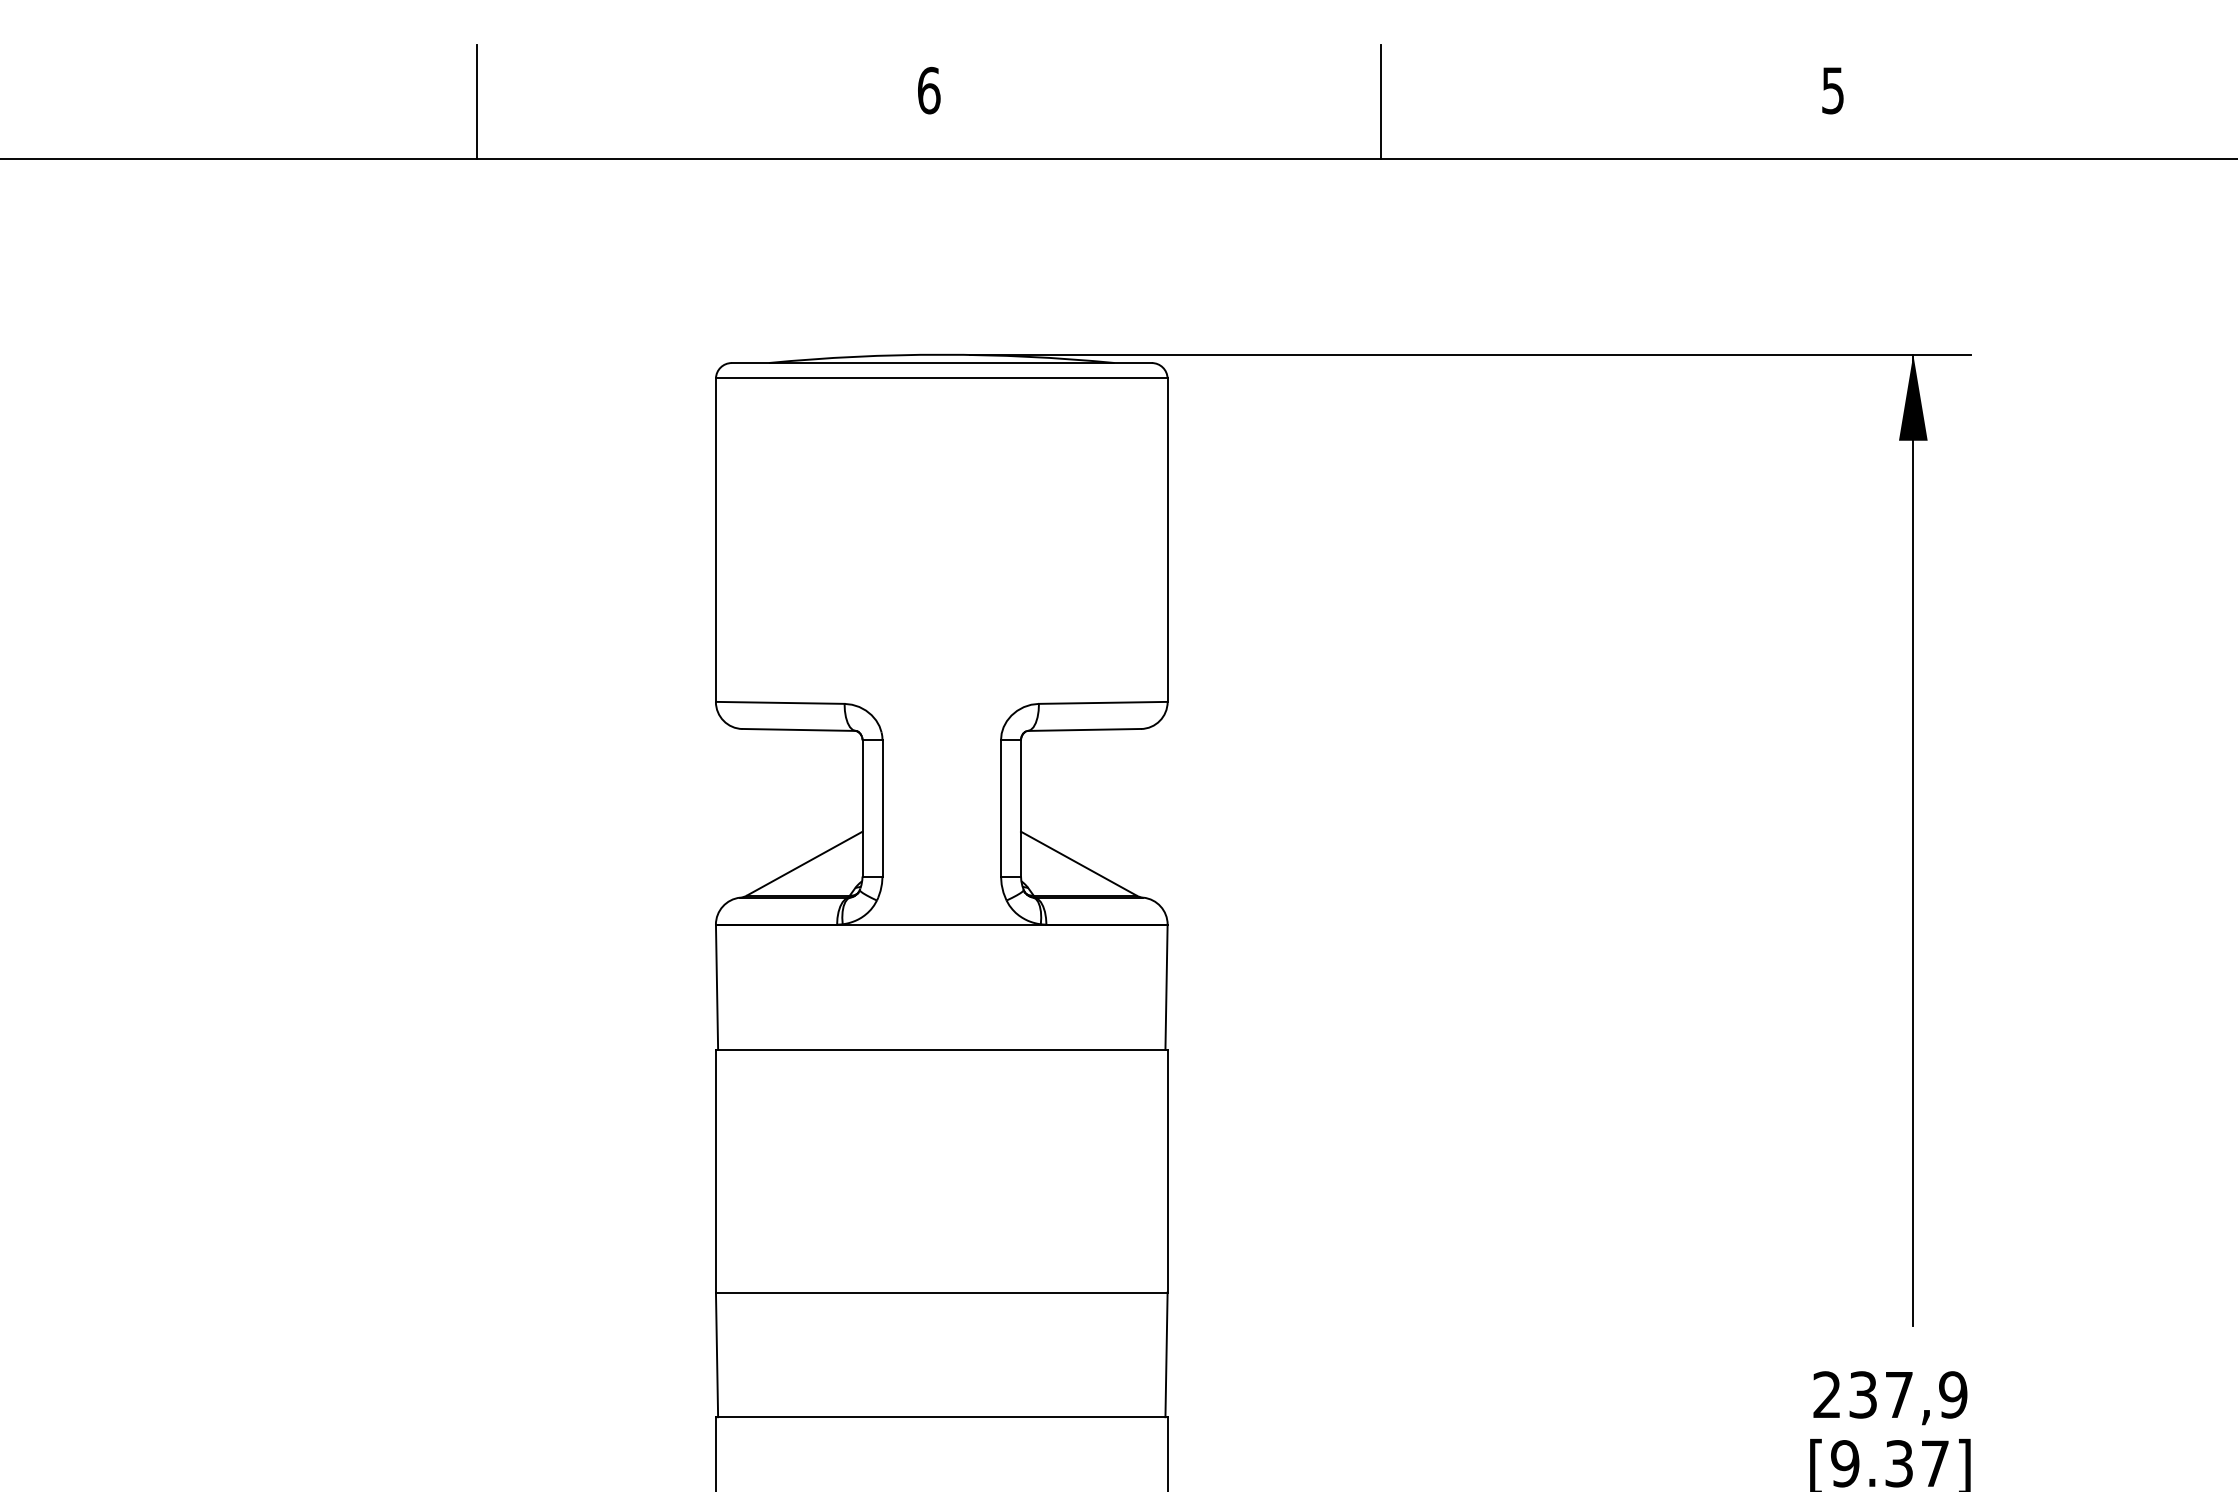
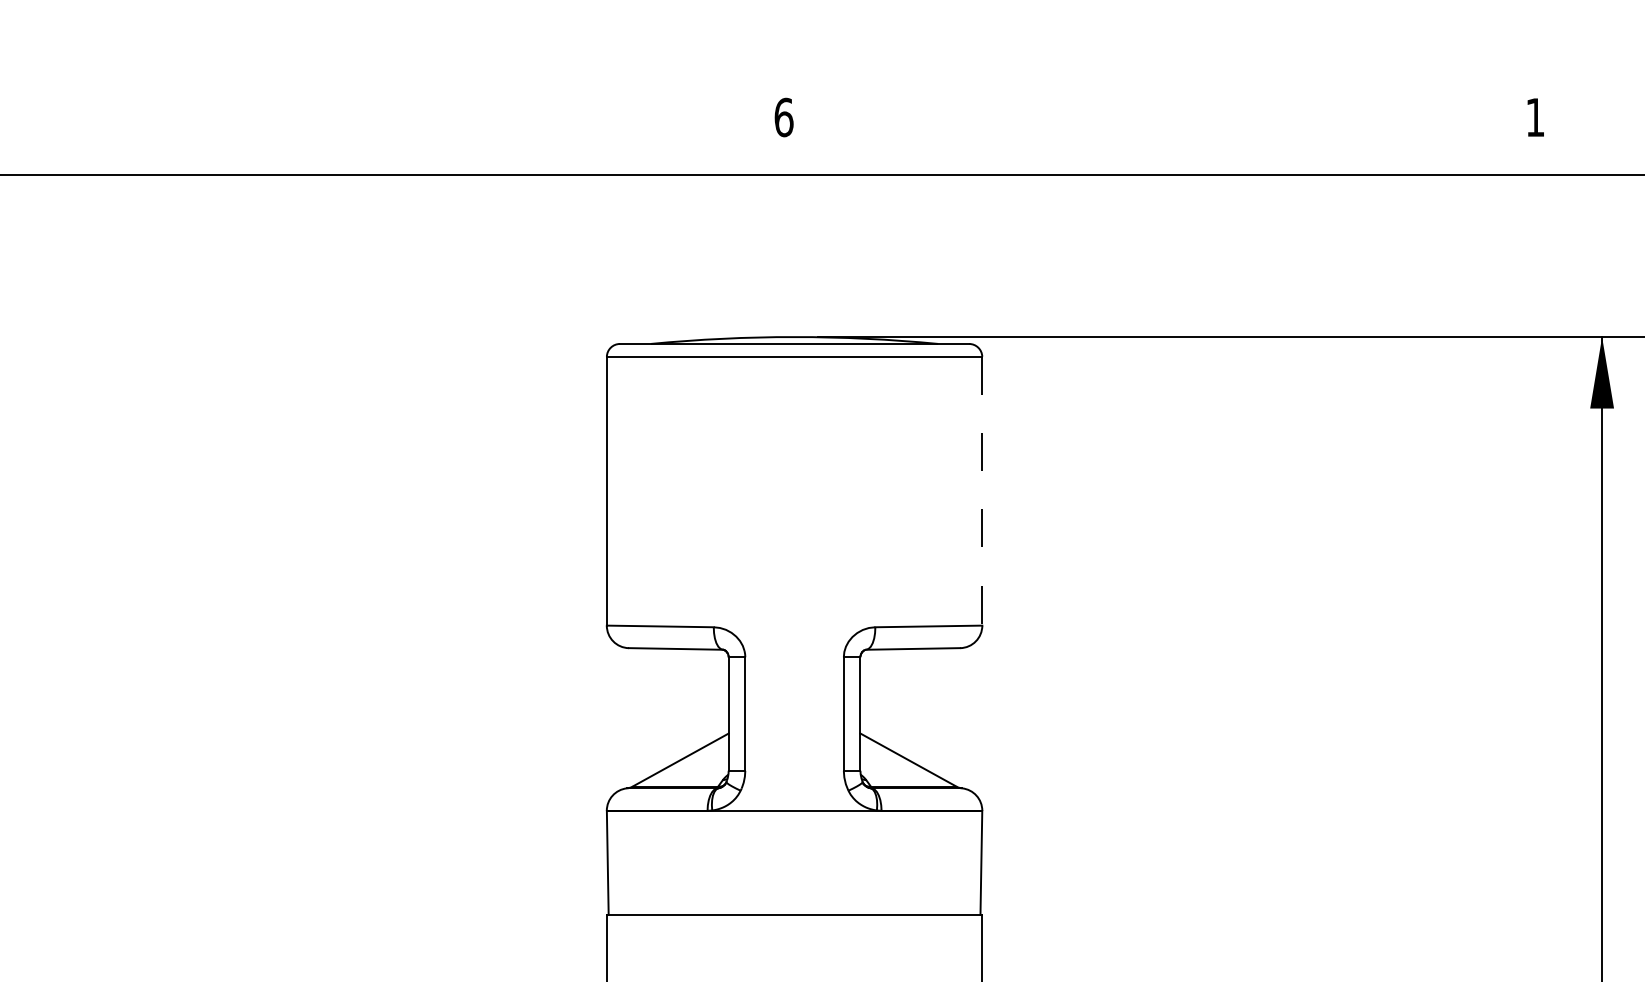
text: (1832, 90) -> (1534, 117), 5 -> 1
line: (477, 101) -> (408, 126), removed
line: (1381, 101) -> (1160, 126), removed
line: (1167, 540) -> (982, 491), solid -> dashed

